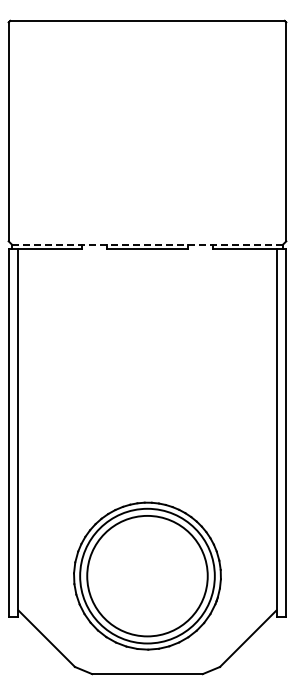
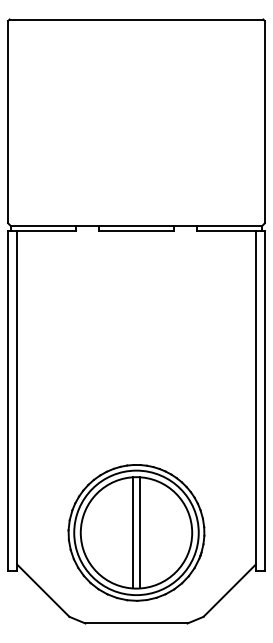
line: (147, 244) -> (136, 226), dashed -> solid
line: (143, 576) -> (132, 533), added
line: (151, 576) -> (140, 533), added

